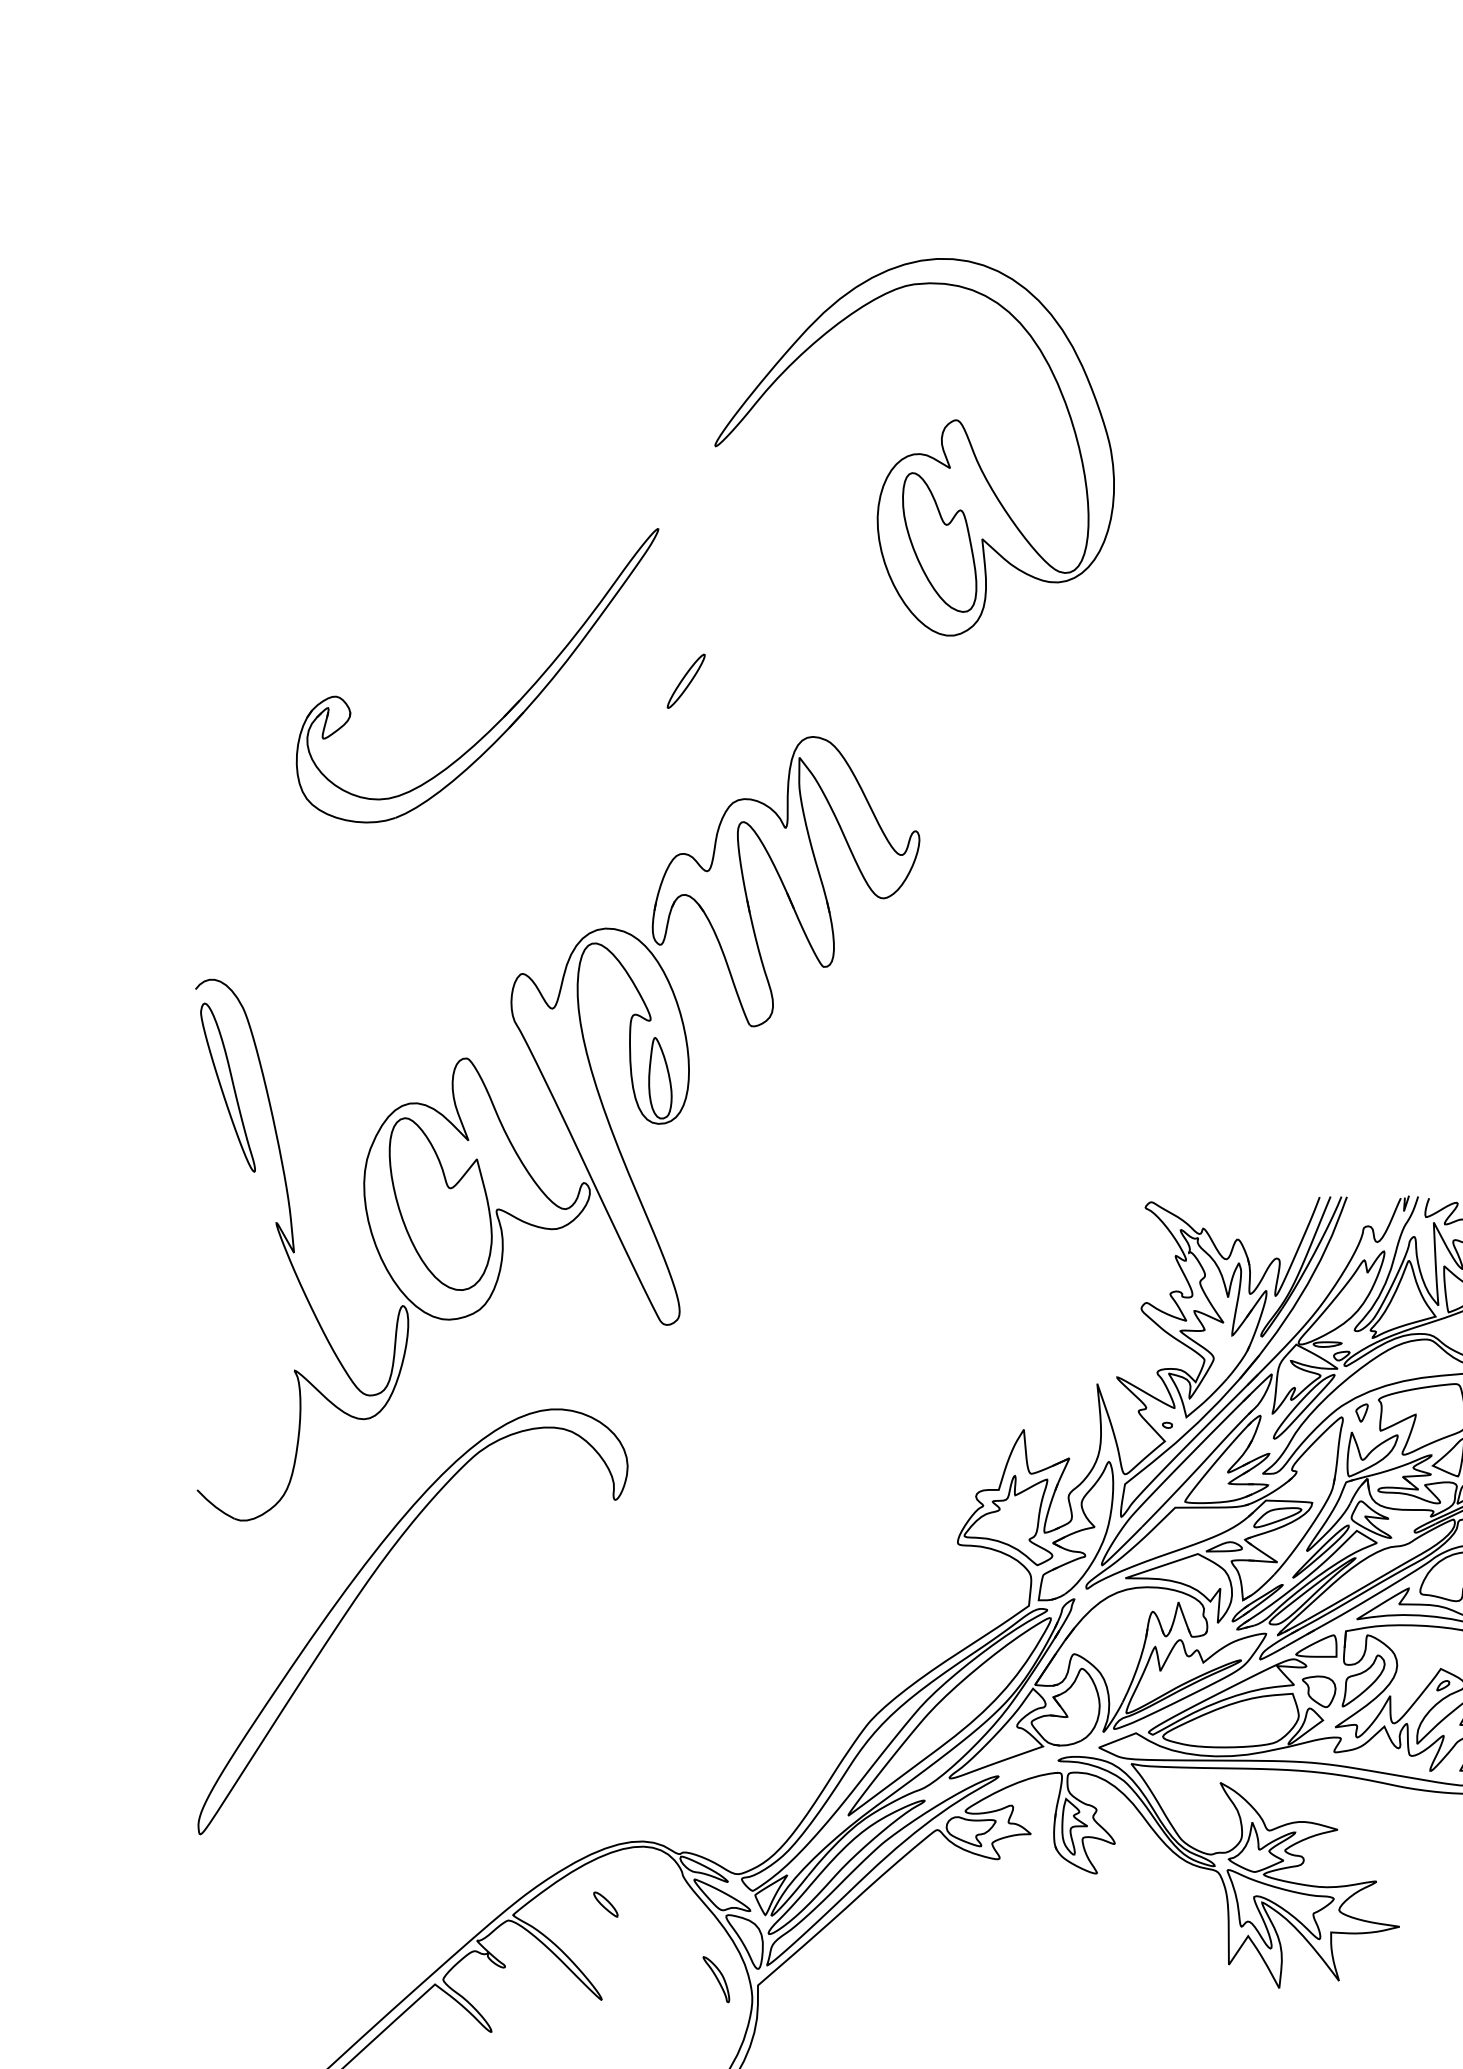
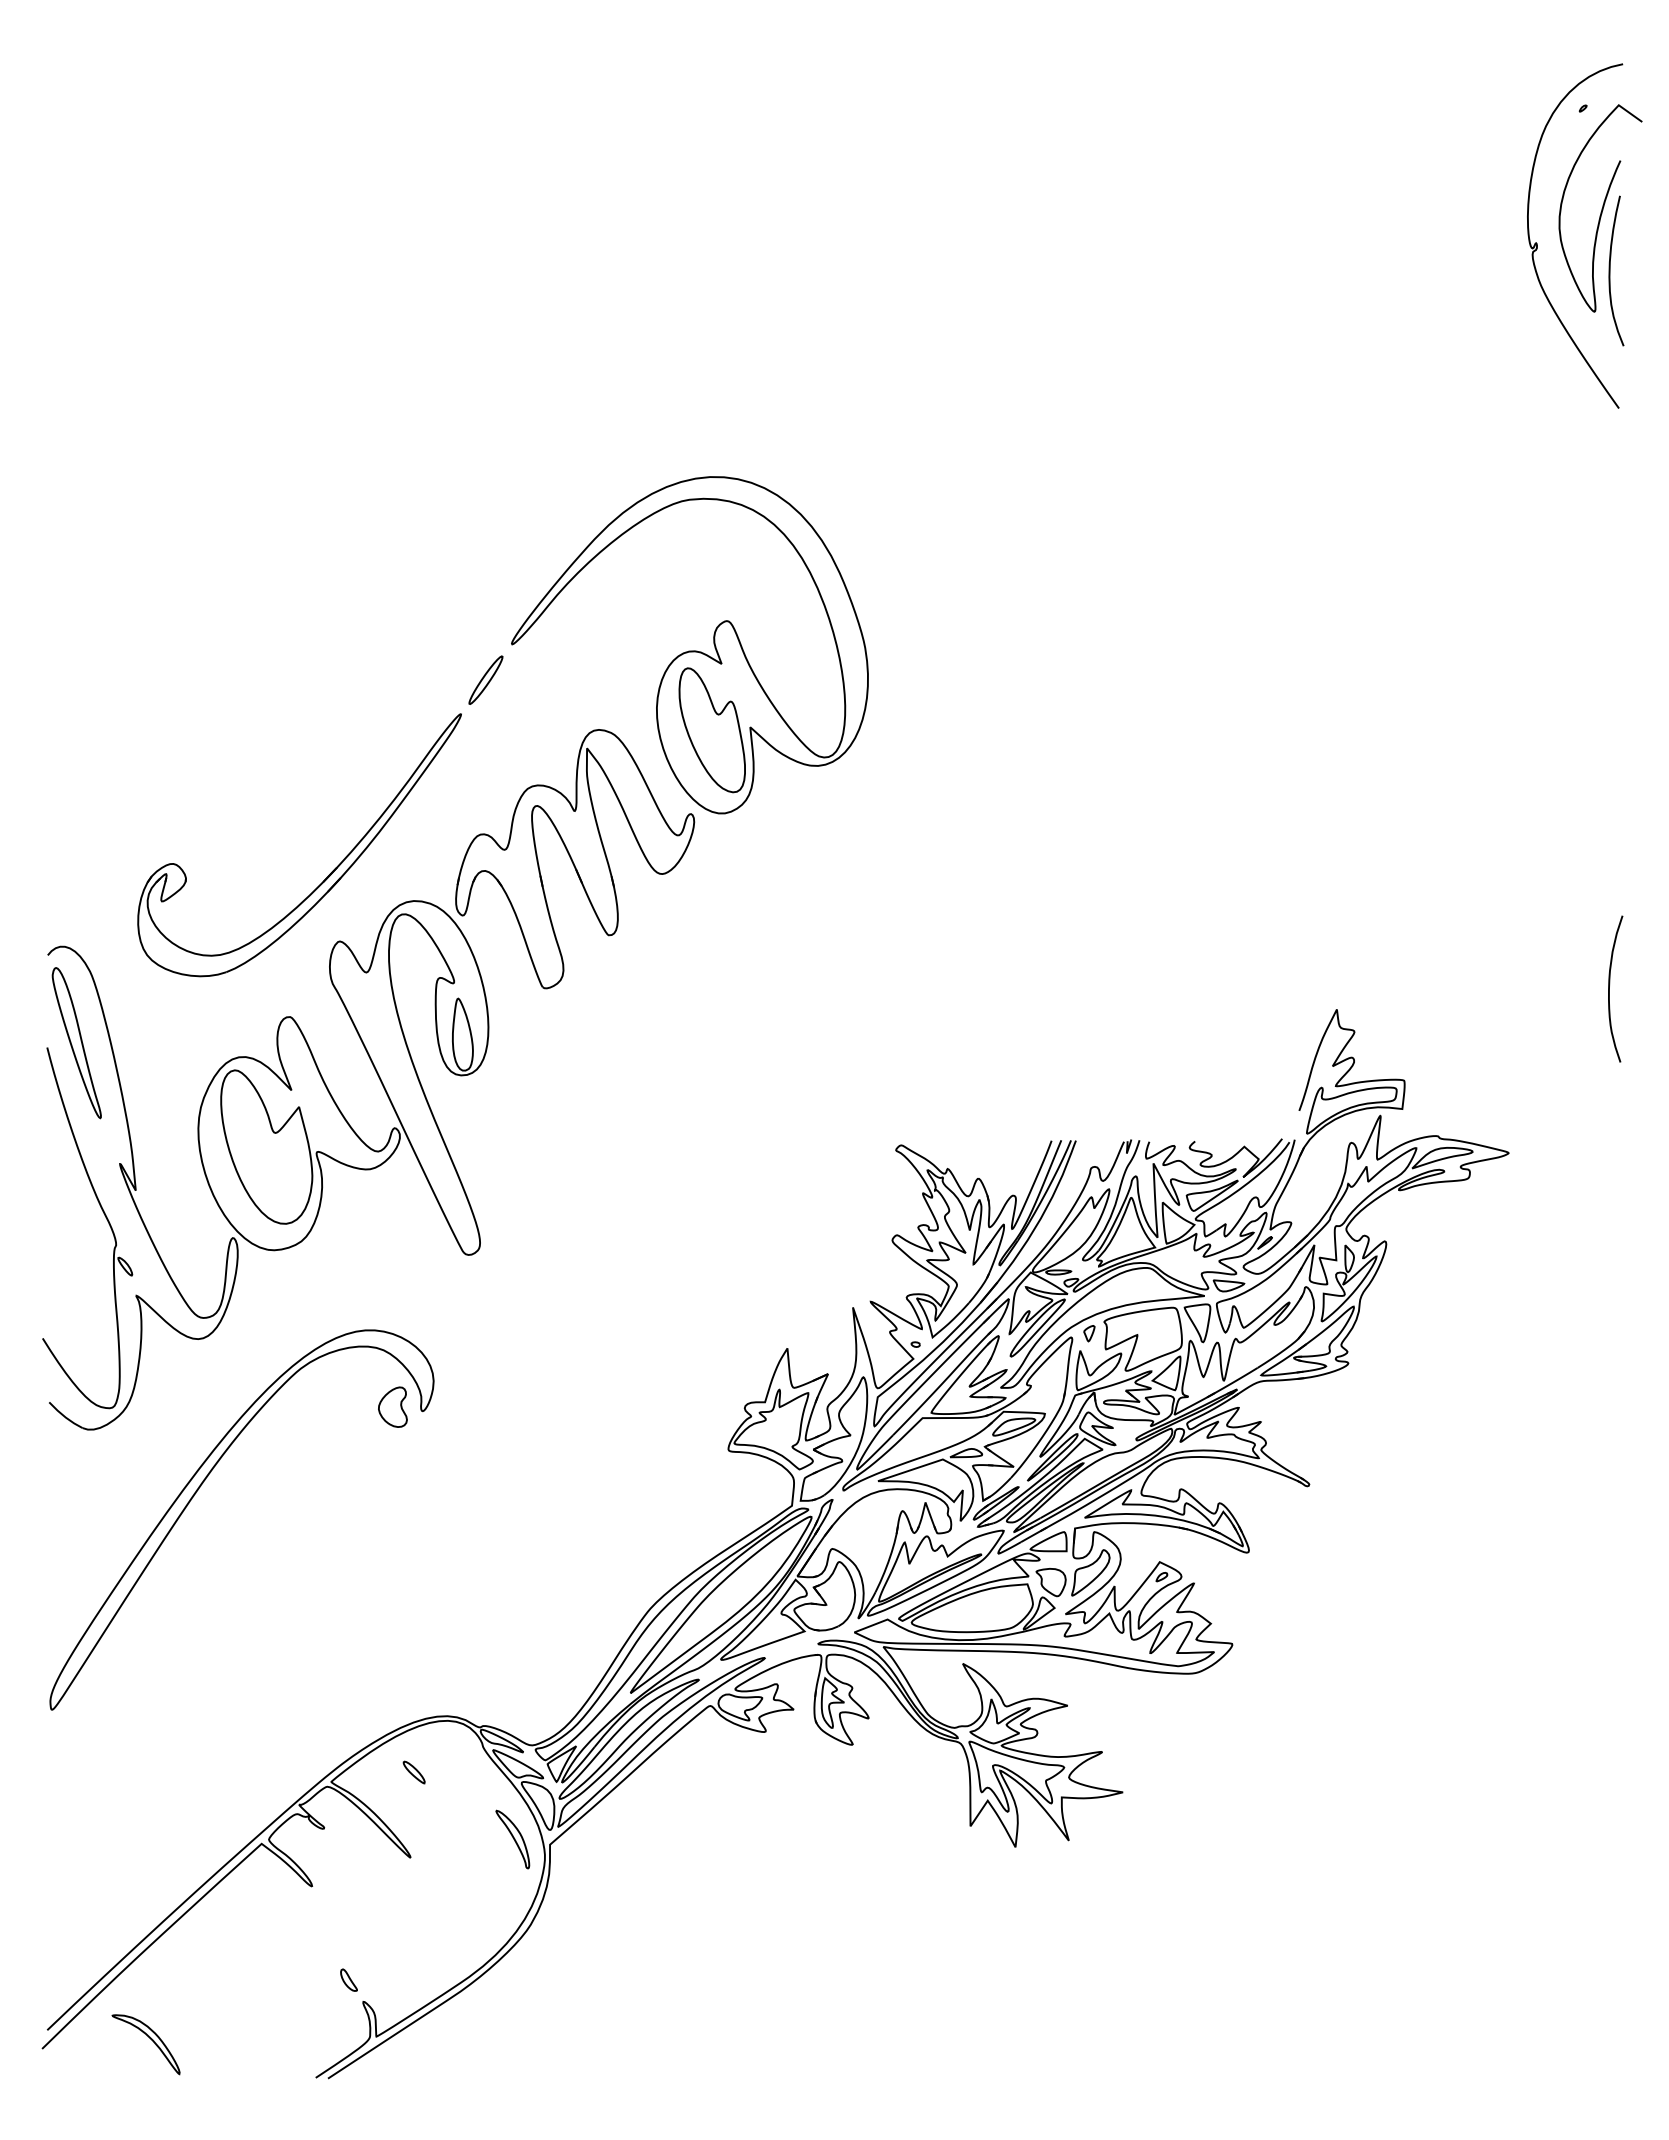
part: (914, 447) -> (689, 645), moved
part: (511, 707) -> (329, 873), moved
part: (261, 1285) -> (106, 1219), added
part: (581, 1494) -> (392, 1406), added
part: (715, 1979) -> (512, 1839), size x1.43

